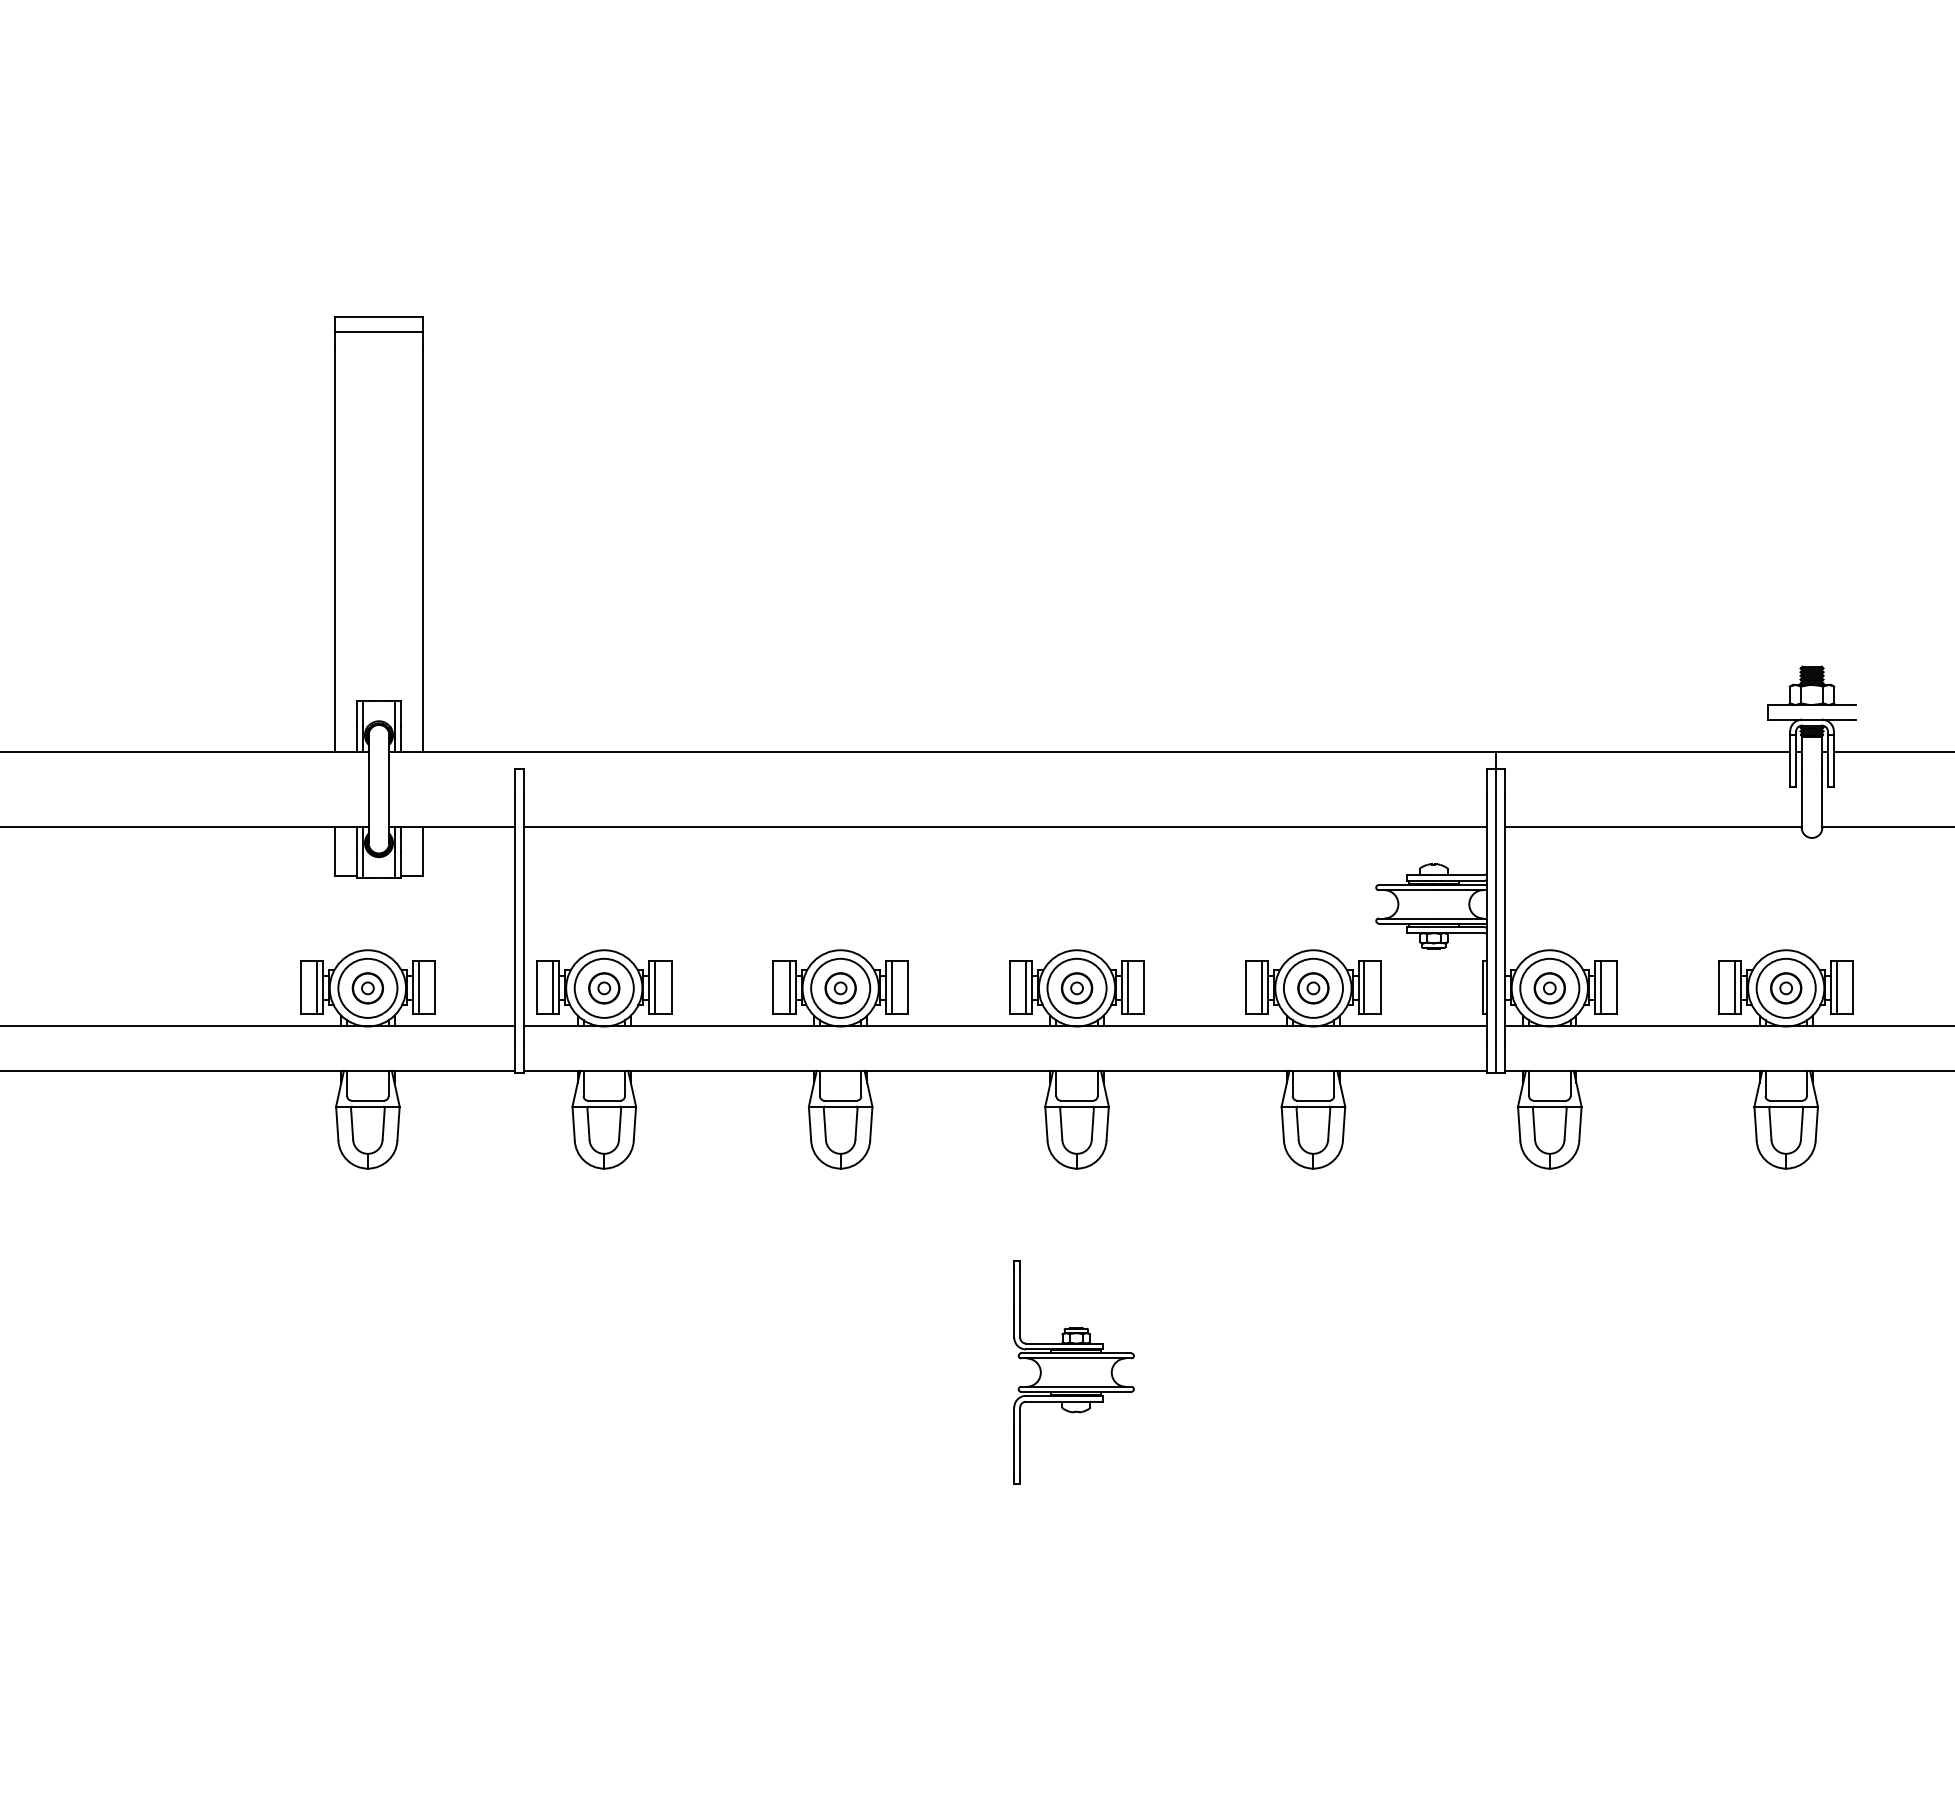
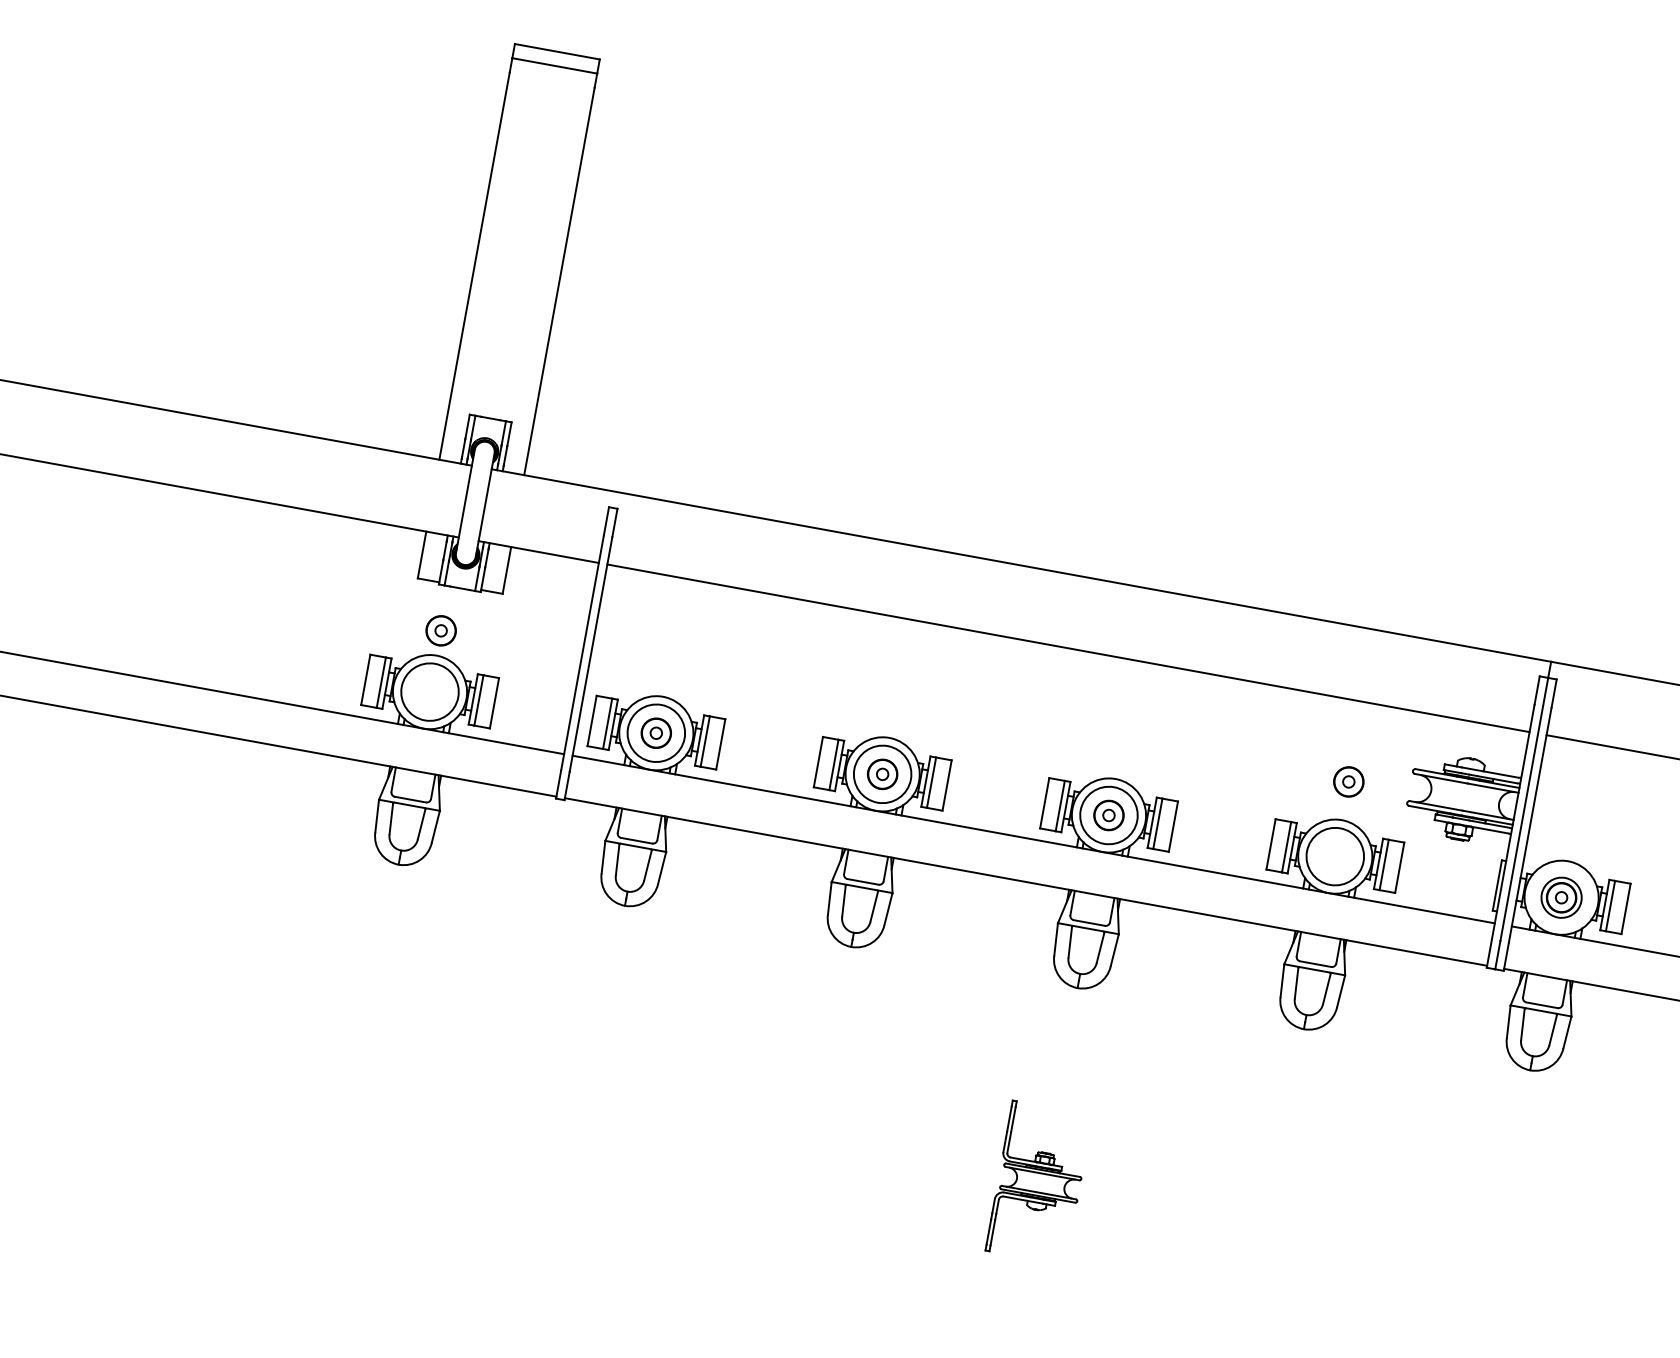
circle: (1549, 987) -> (1561, 896), size x0.7
part: (367, 988) -> (440, 630), moved
part: (1313, 988) -> (1348, 782), moved
part: (1073, 1372) -> (1038, 1182), size x0.7

